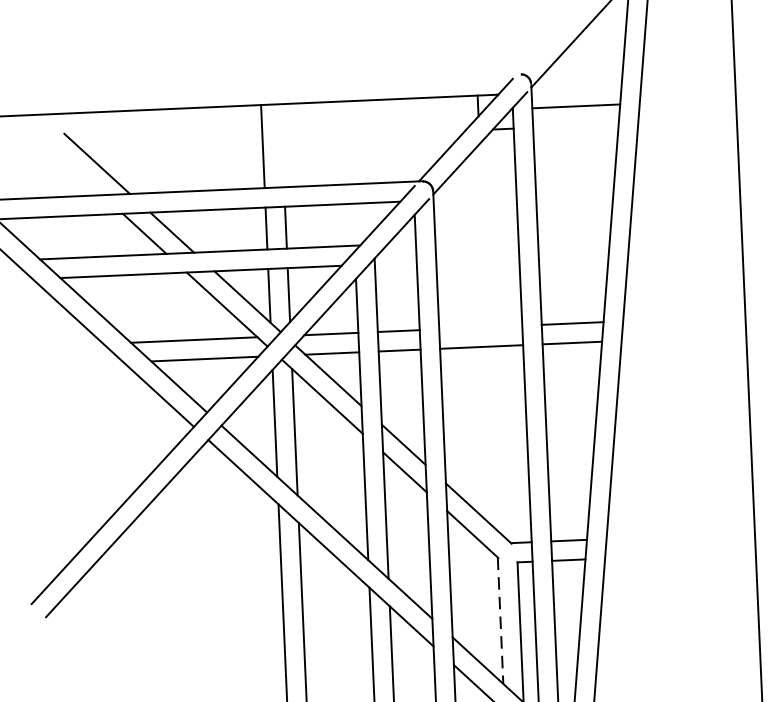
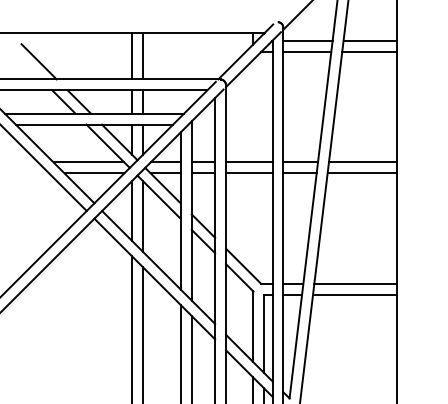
line: (688, 101) -> (370, 41), added
line: (687, 121) -> (369, 52), added
line: (576, 126) -> (307, 52), added
line: (281, 144) -> (142, 55), added
line: (683, 318) -> (362, 162), added
line: (481, 327) -> (249, 162), added
line: (684, 338) -> (362, 173), added
line: (680, 535) -> (355, 283), added
line: (680, 555) -> (355, 294), added
line: (501, 622) -> (253, 327), dashed -> solid

